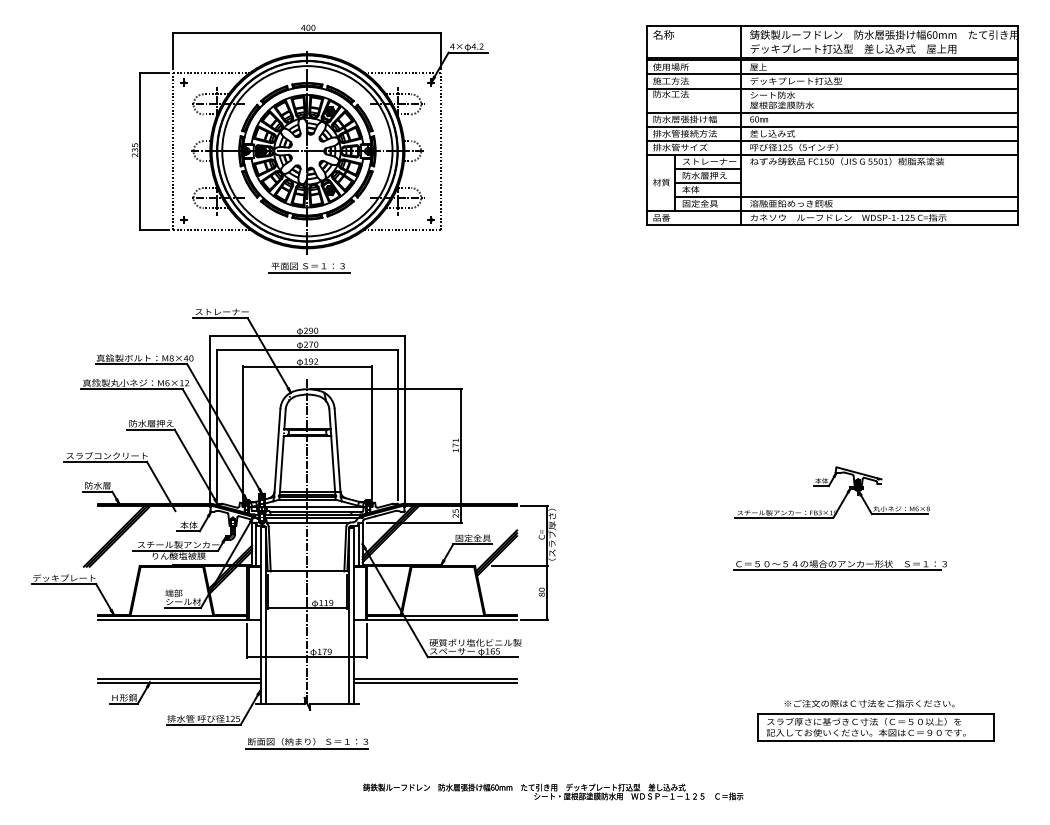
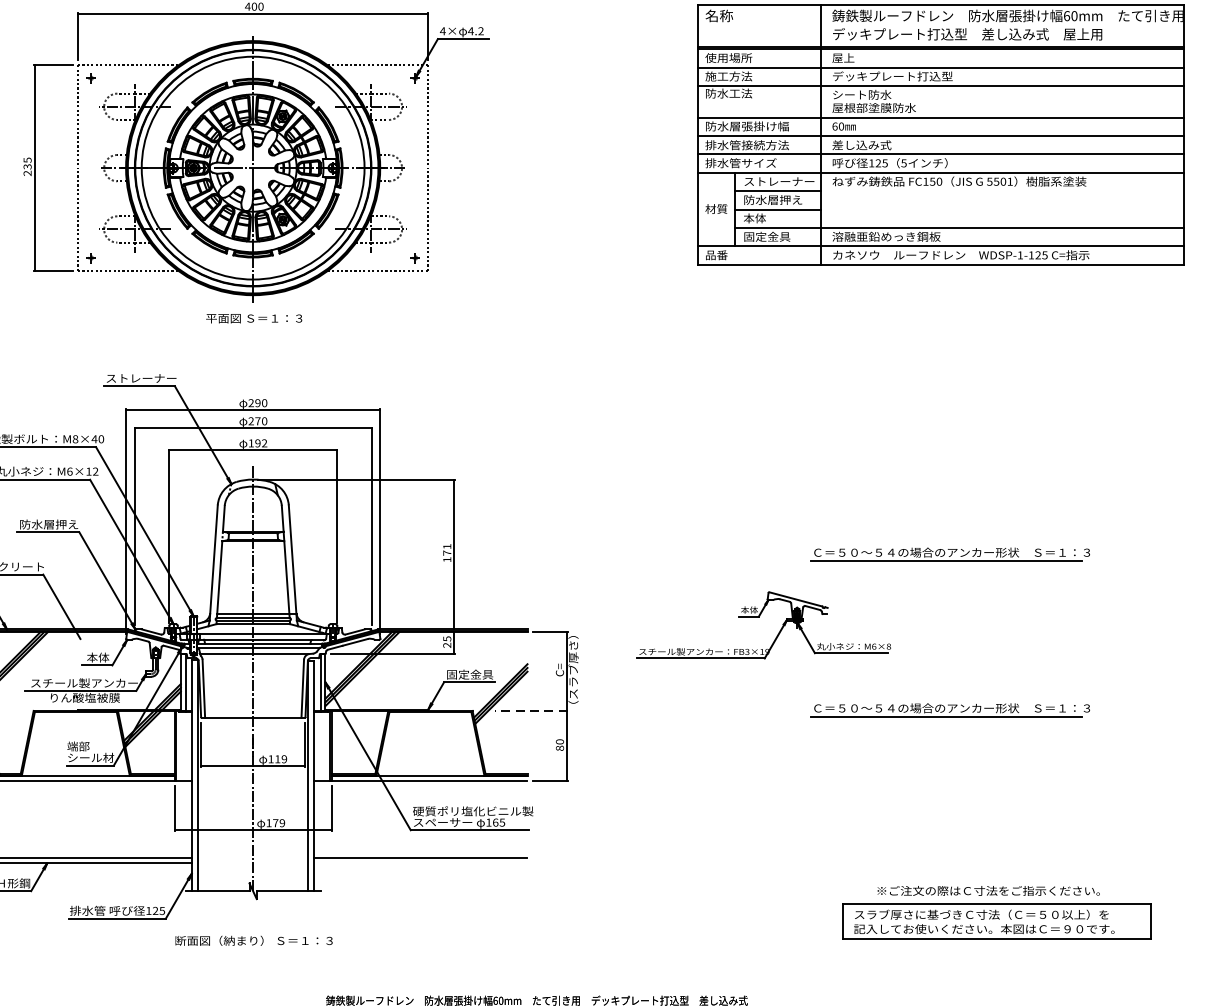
line: (308, 273) -> (254, 328), removed
part: (839, 446) -> (949, 554), added
part: (829, 486) -> (759, 617), moved
line: (520, 566) -> (531, 711), solid -> dashed
line: (435, 682) -> (420, 863), removed
line: (306, 749) -> (251, 950), removed

